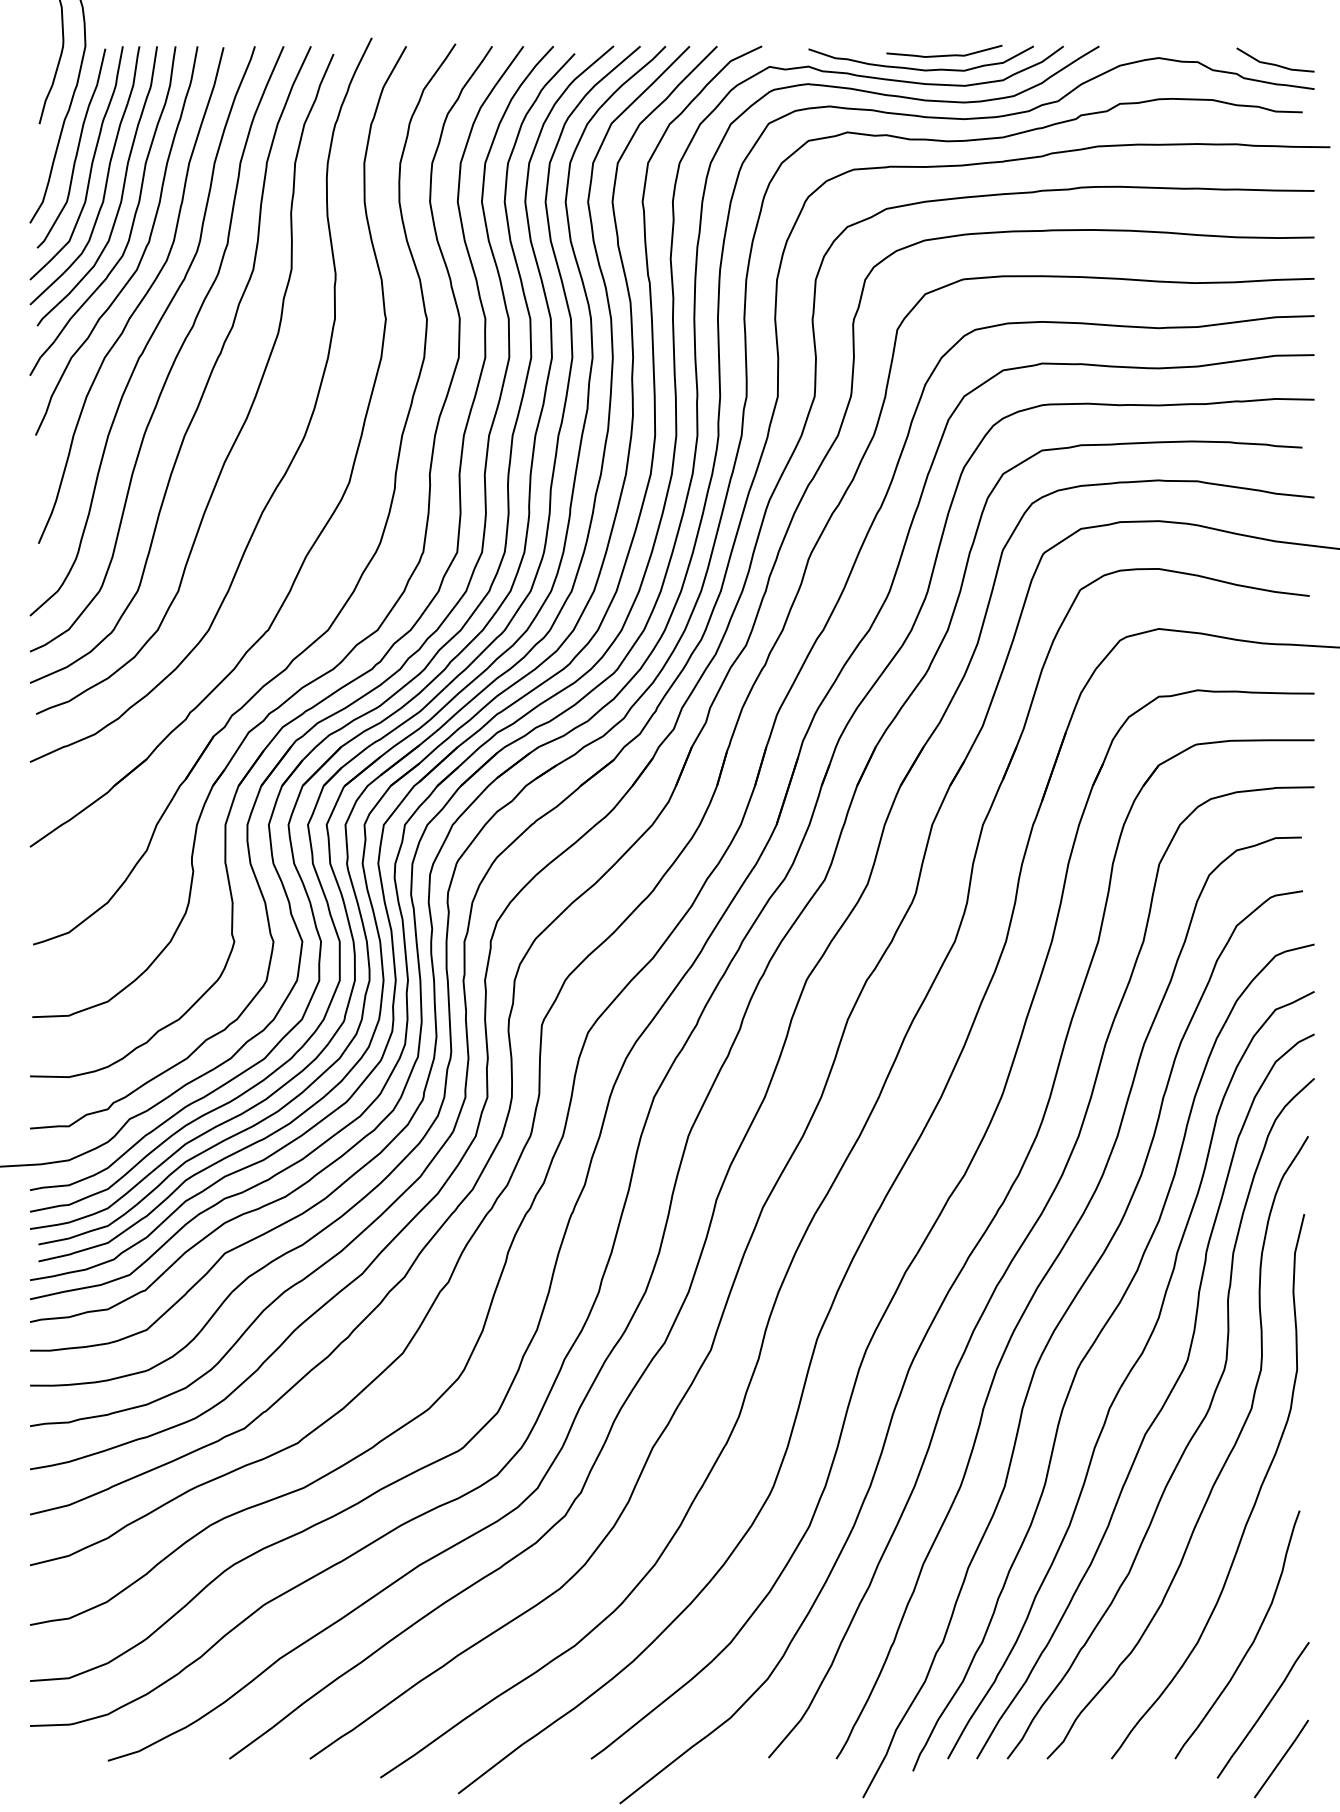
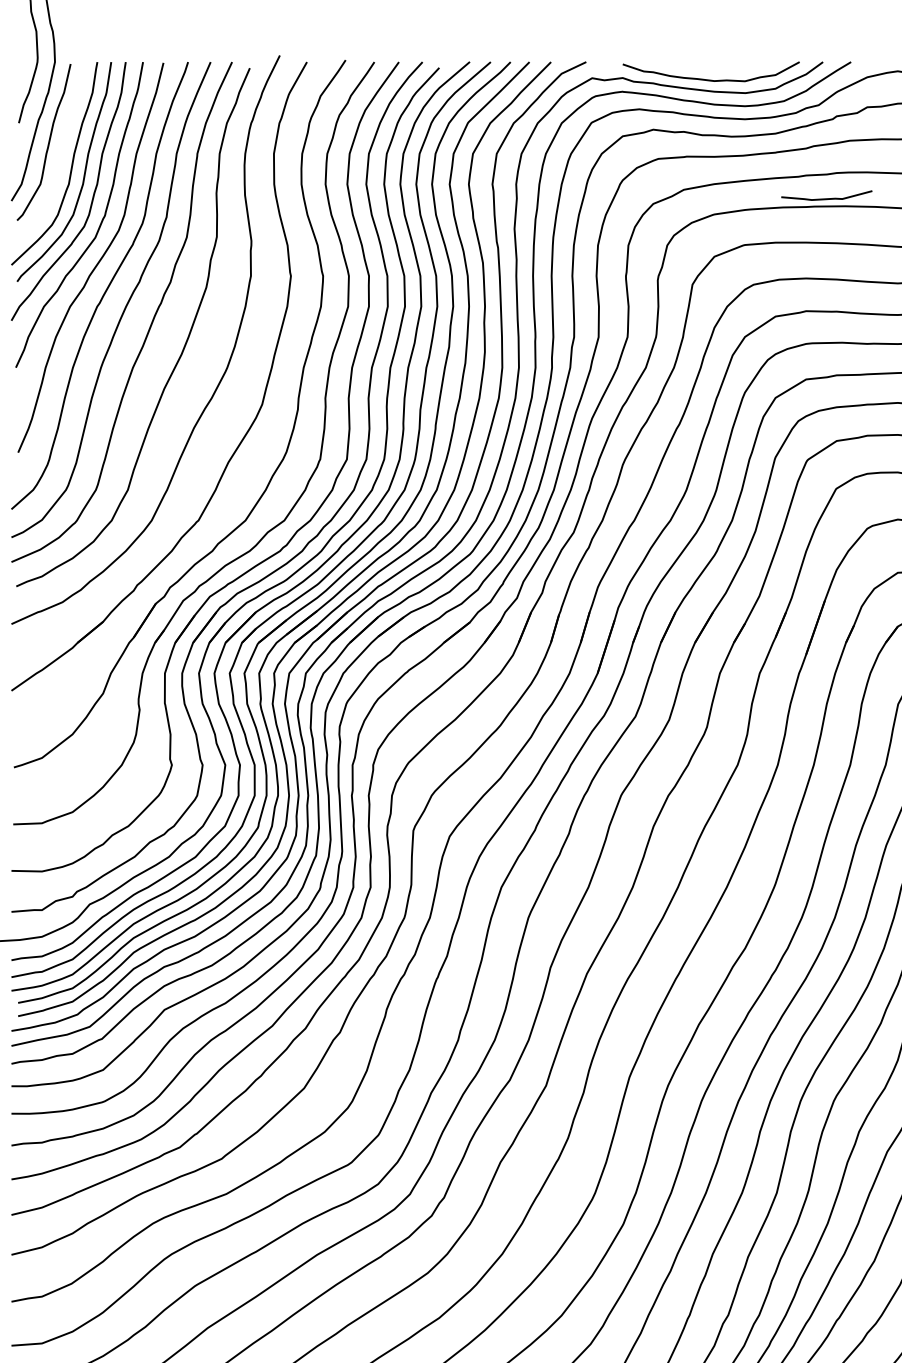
curve: (946, 54) -> (828, 198), moved
curve: (90, 166) -> (58, 156), removed

